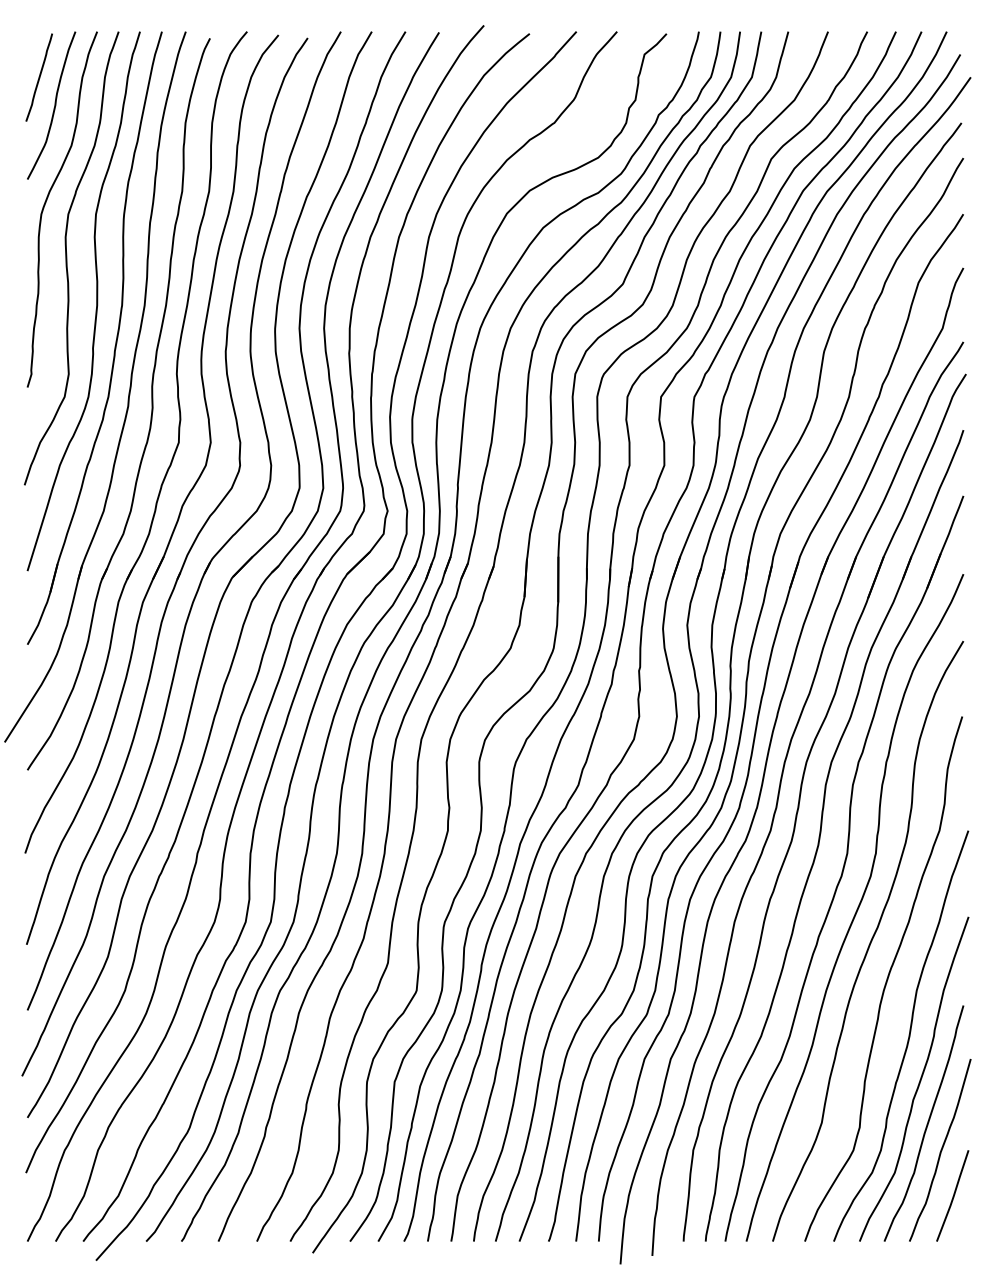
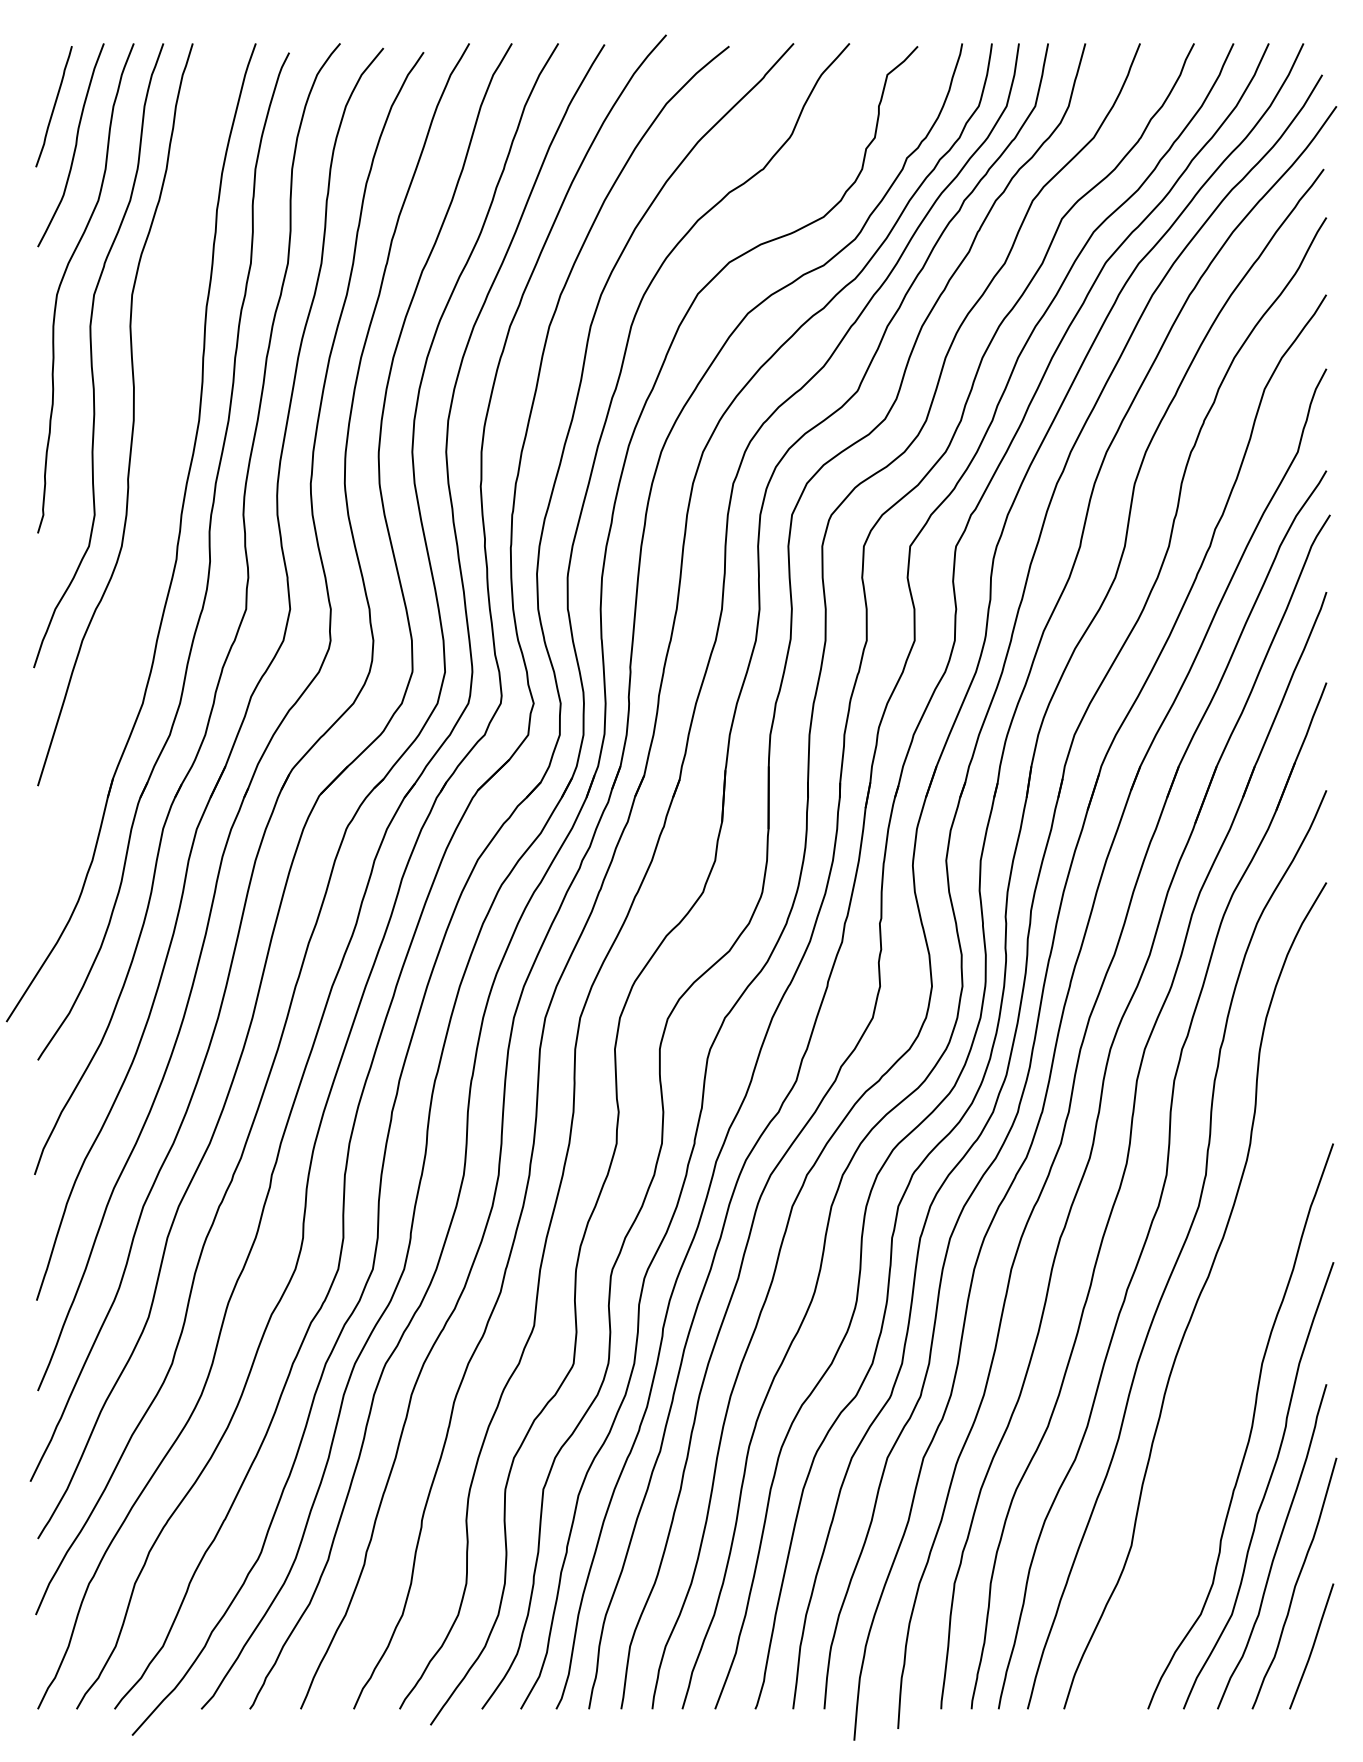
part: (115, 340) -> (159, 468), removed
curve: (886, 978) -> (1220, 1347), removed

